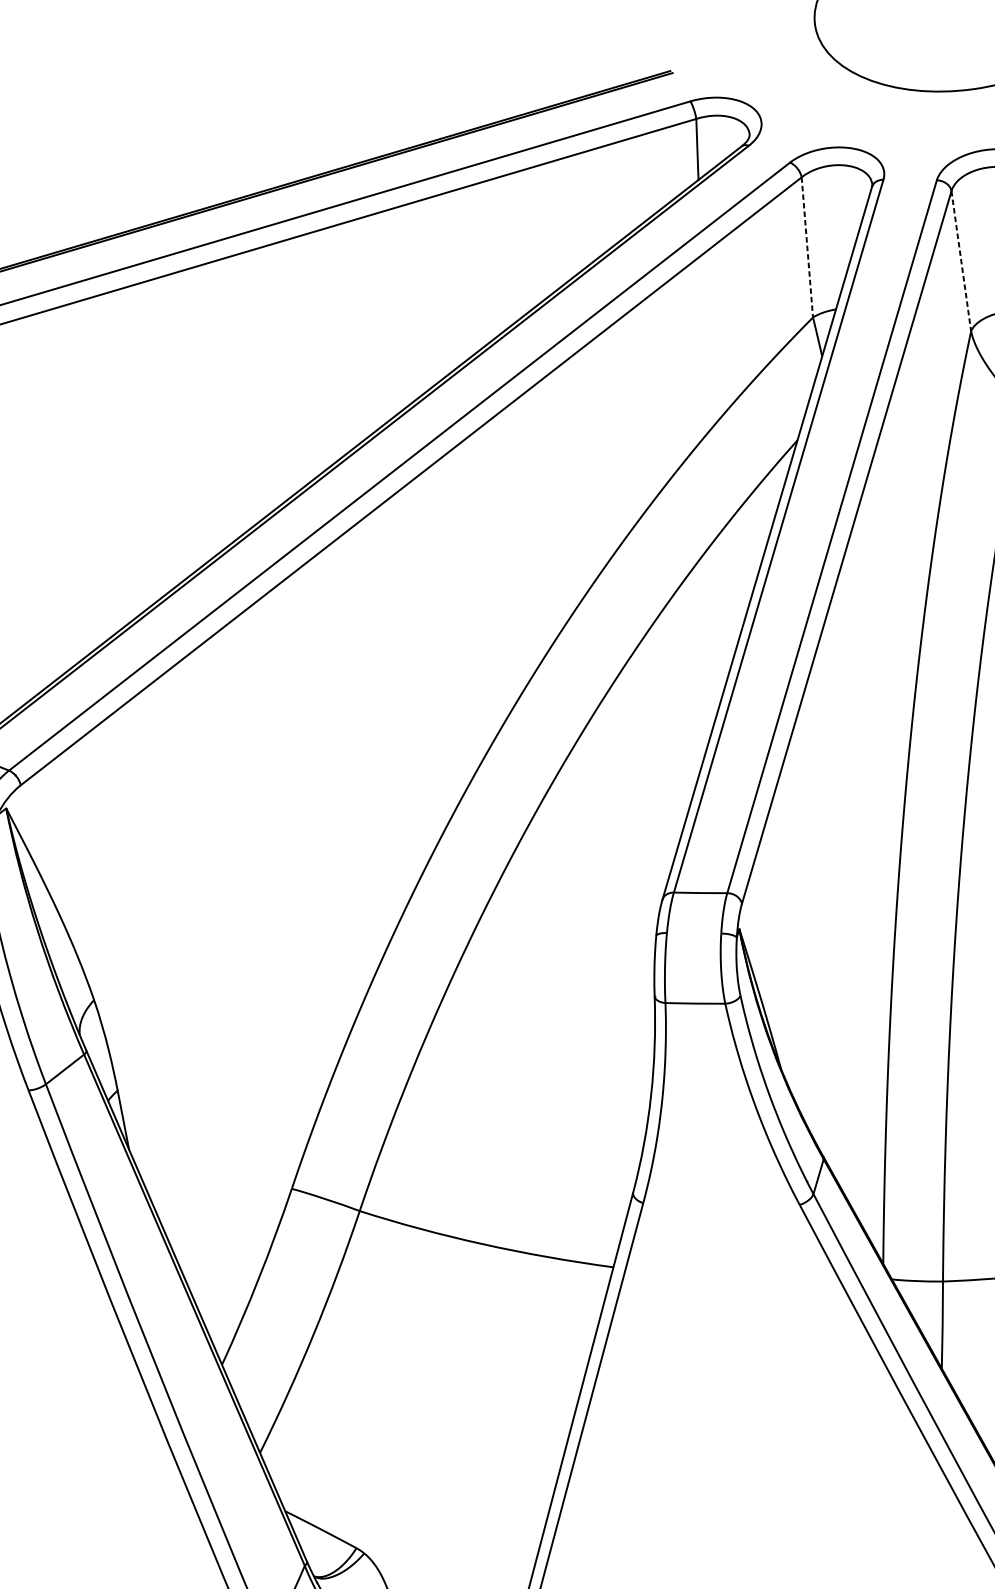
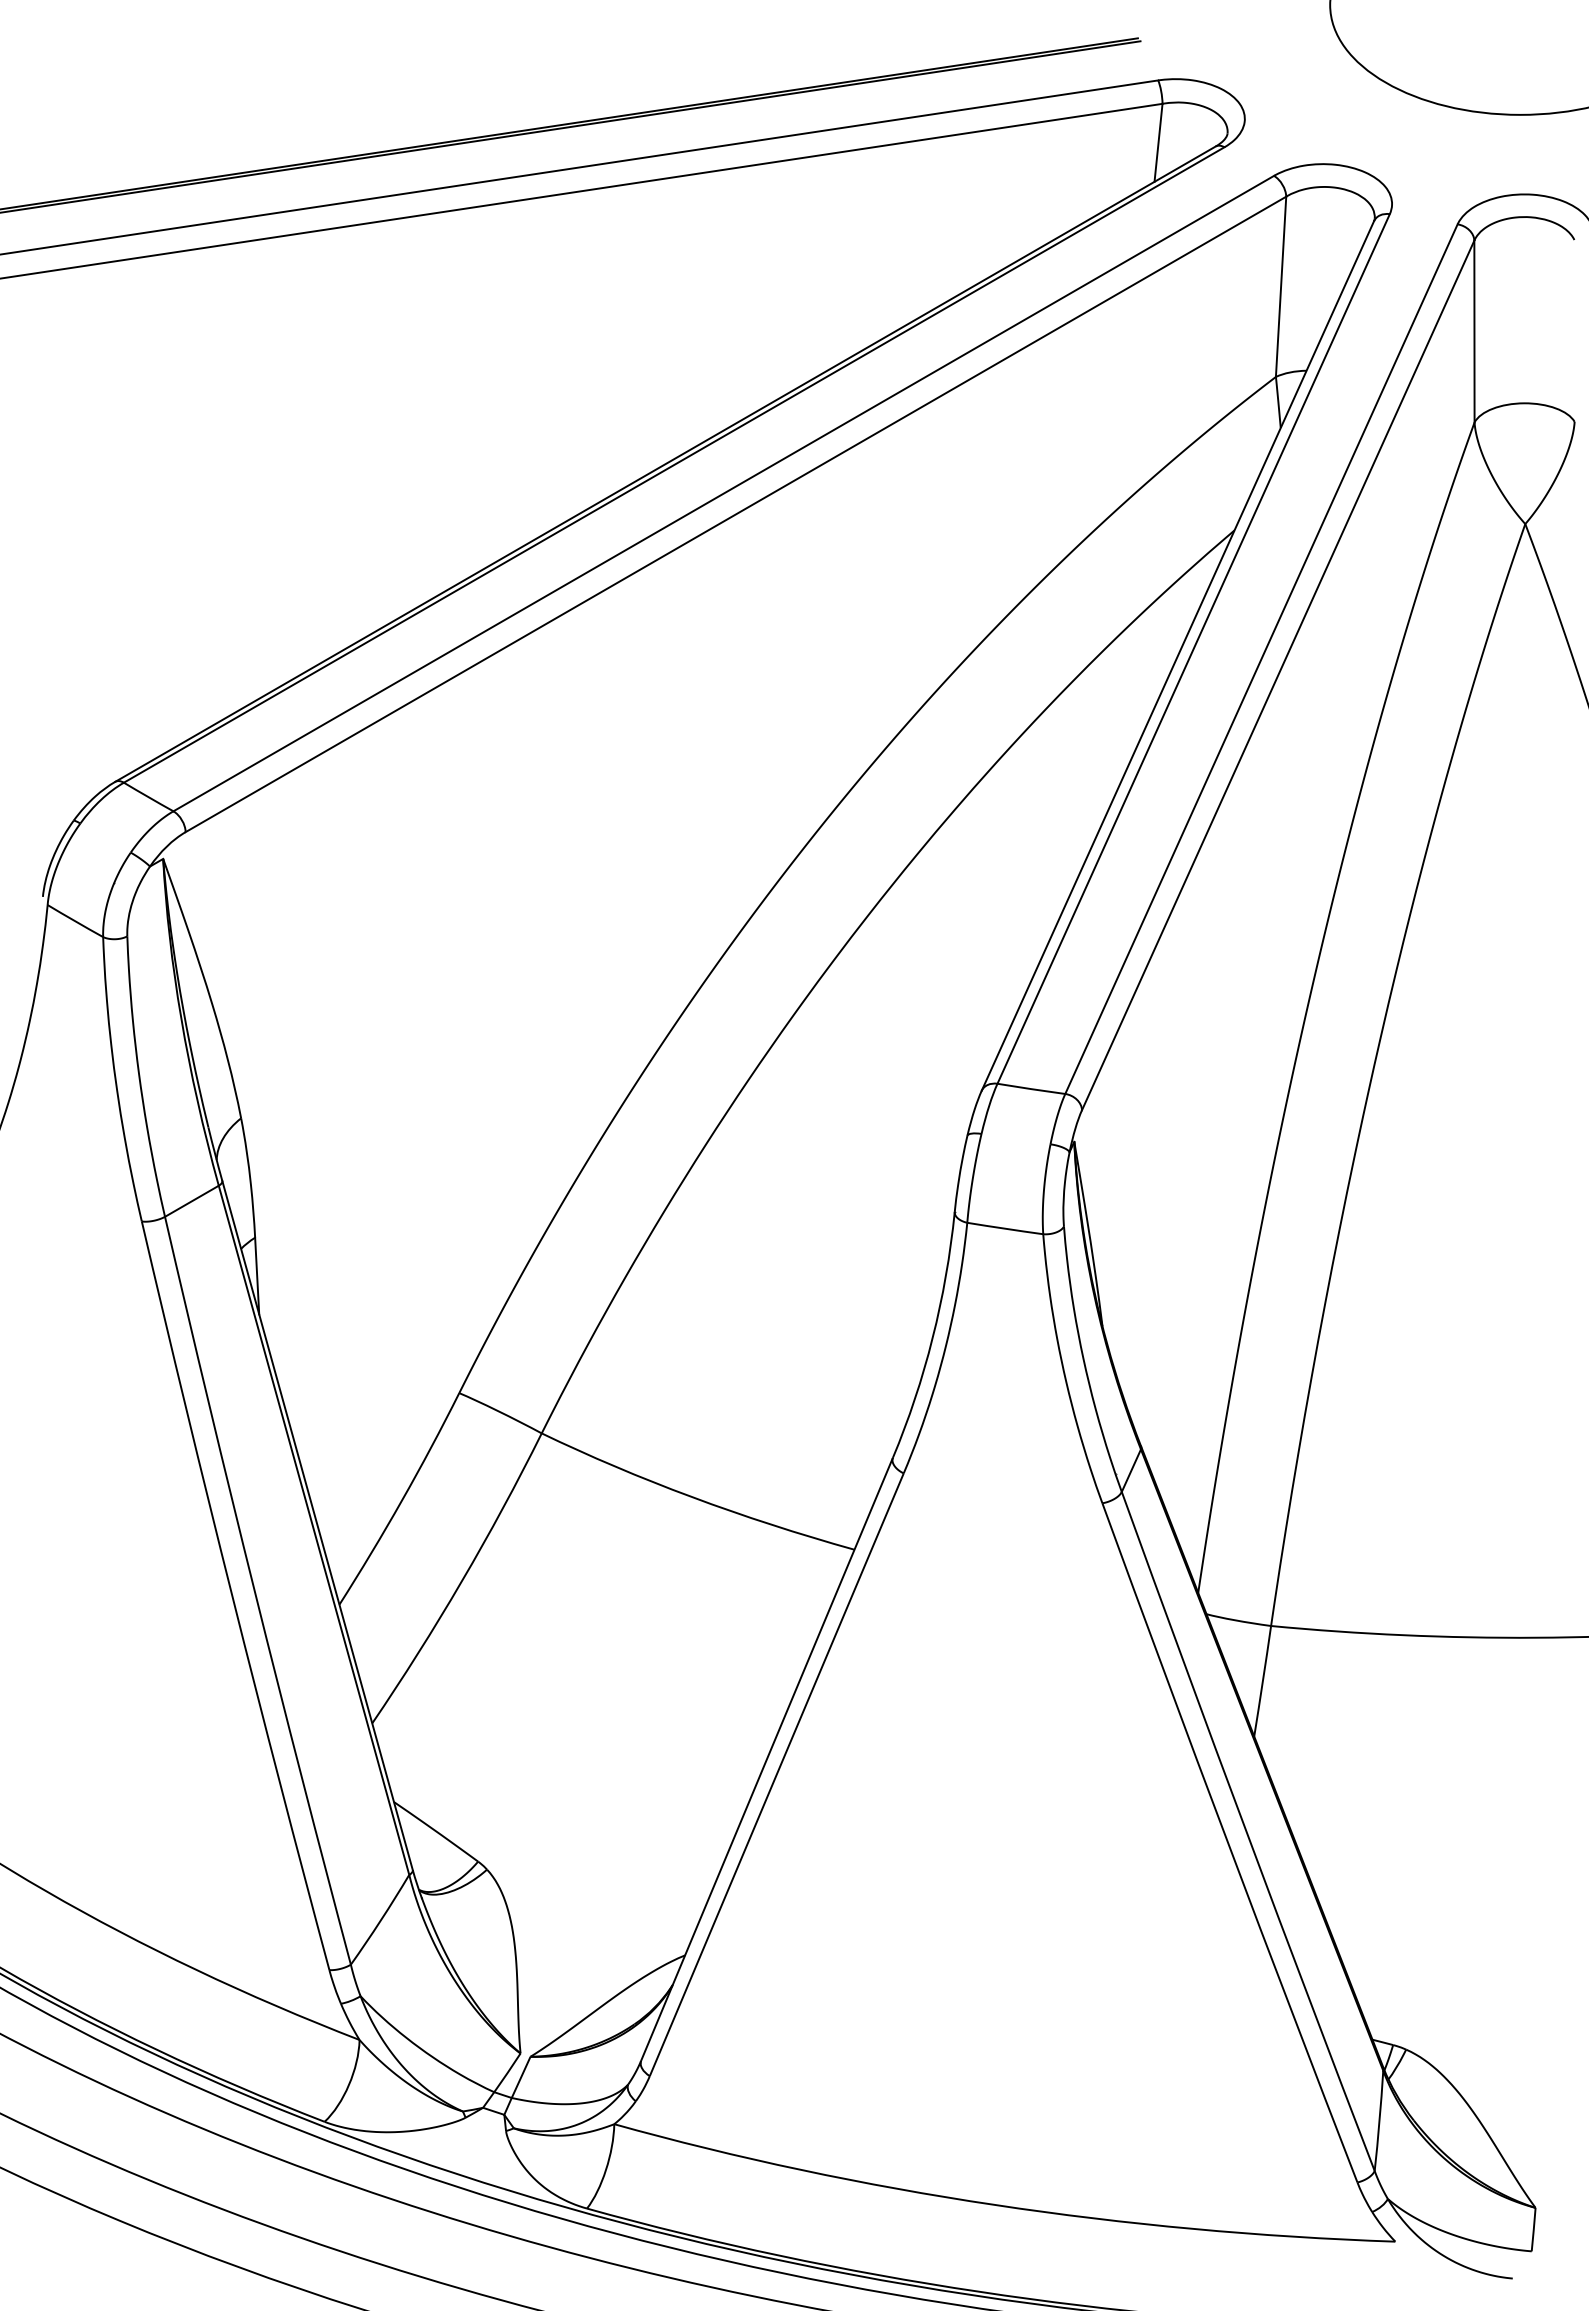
line: (807, 247) -> (1281, 287), dashed -> solid
line: (961, 261) -> (1474, 331), dashed -> solid

